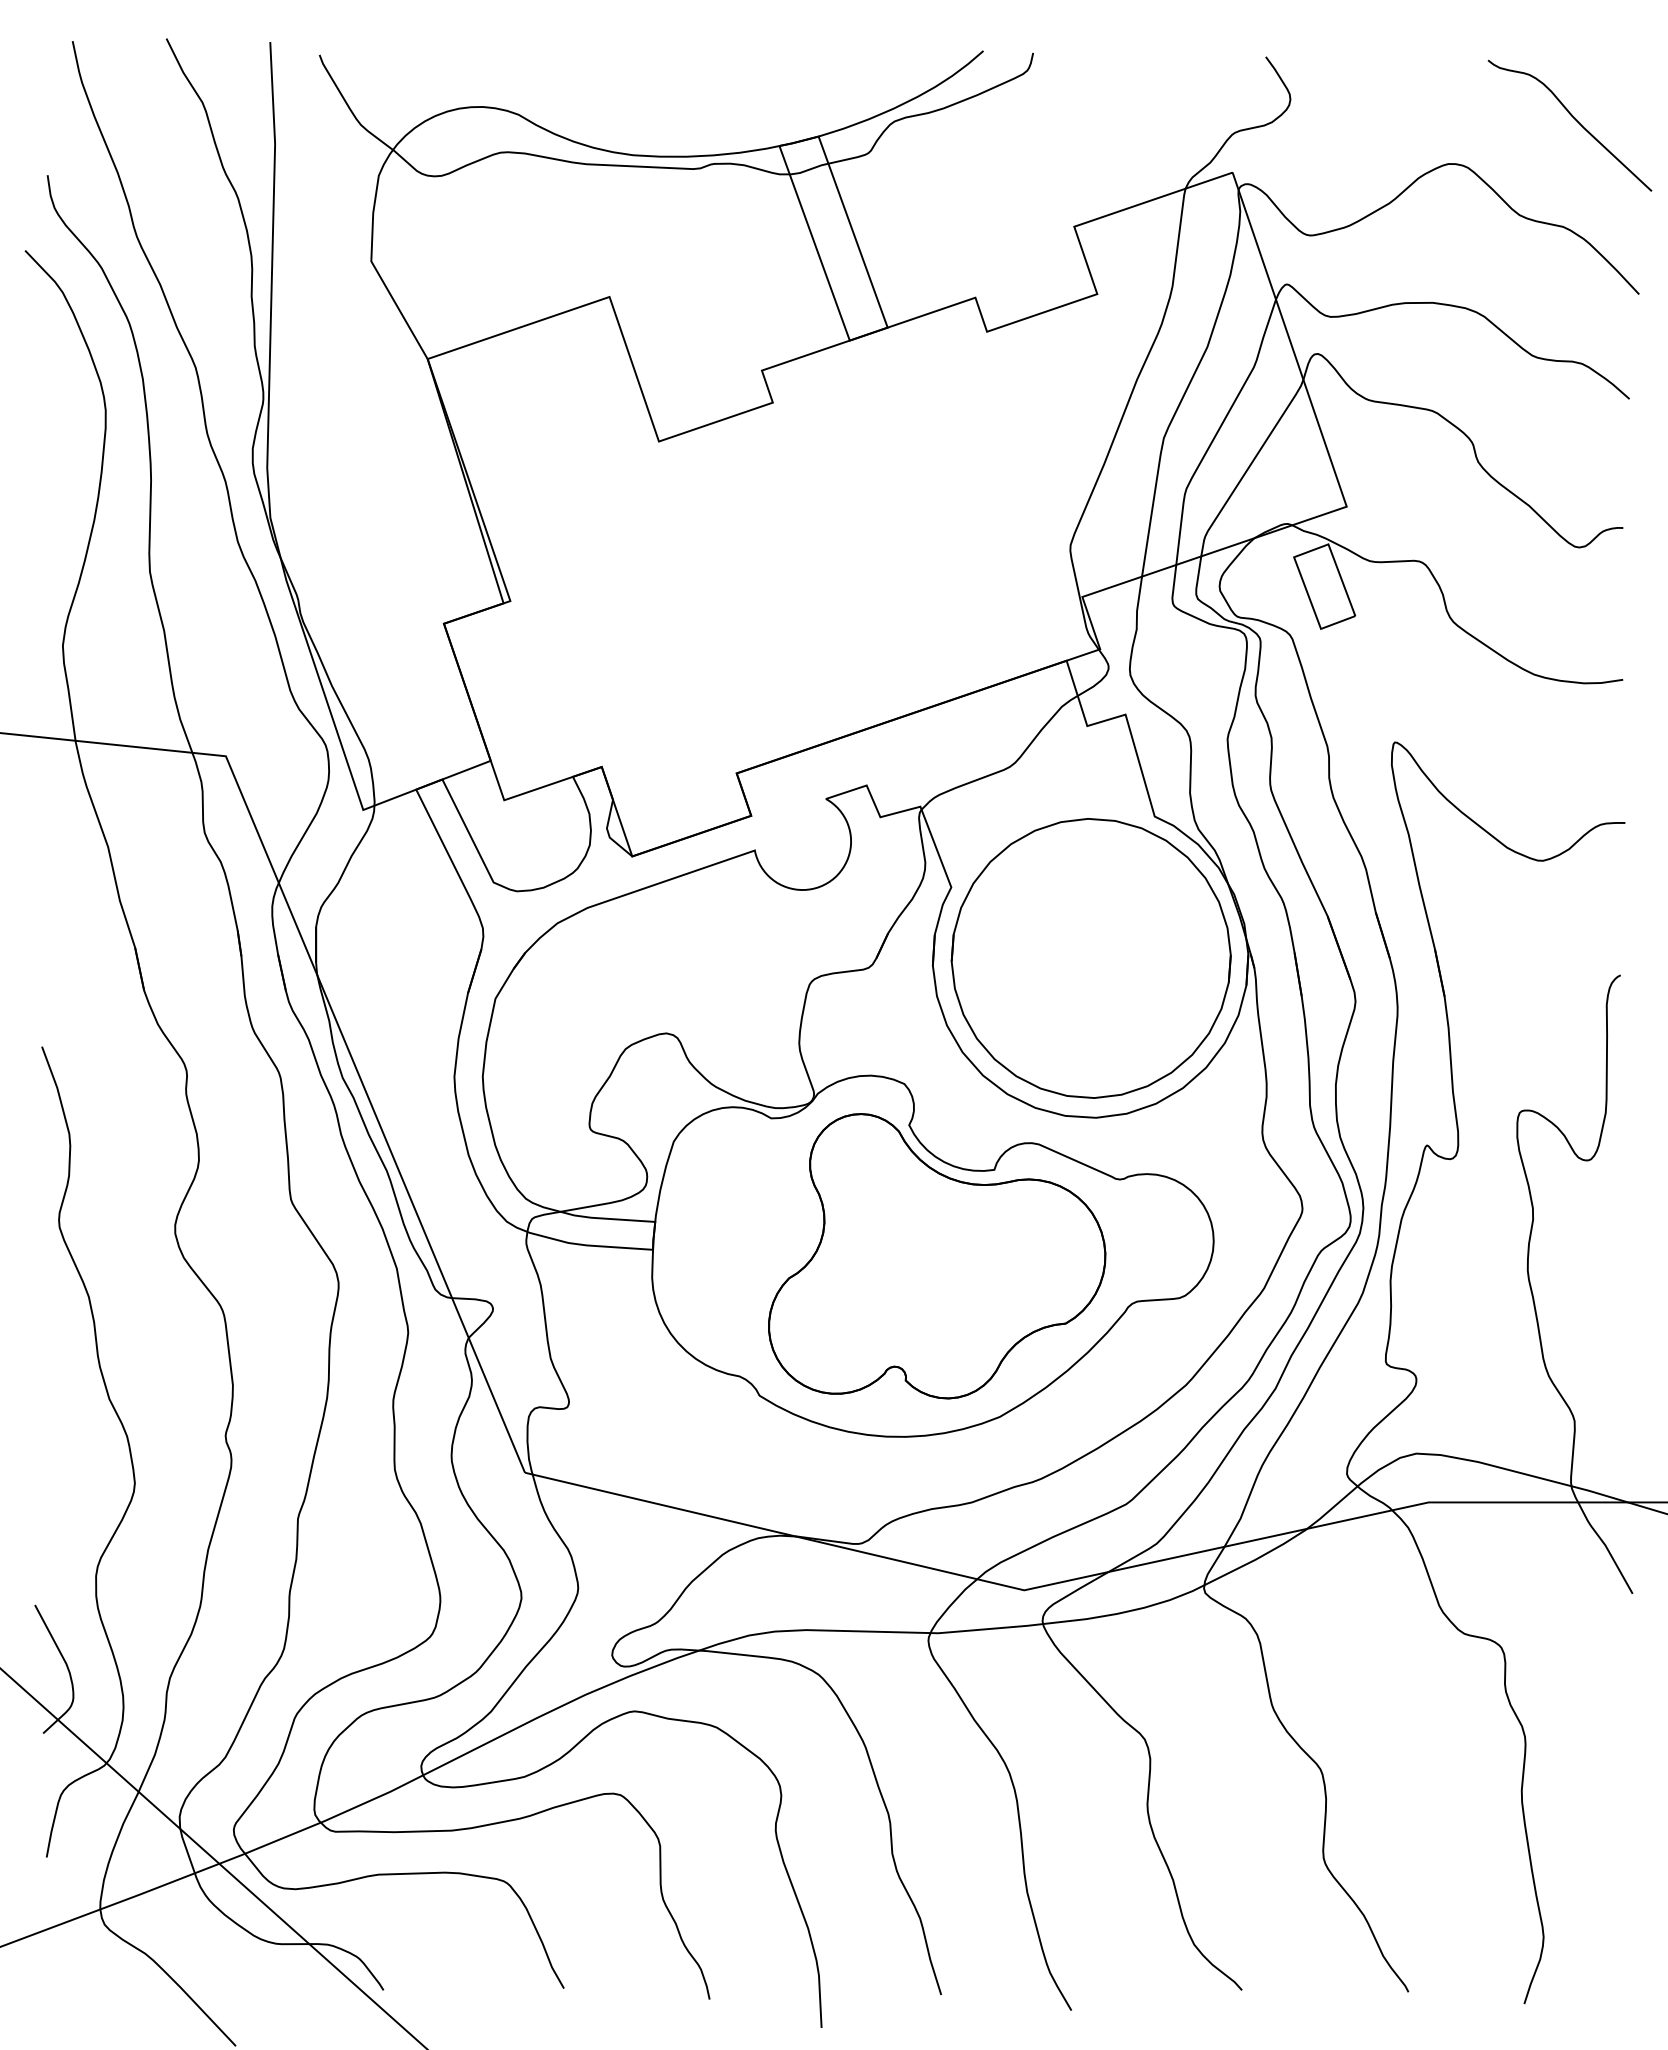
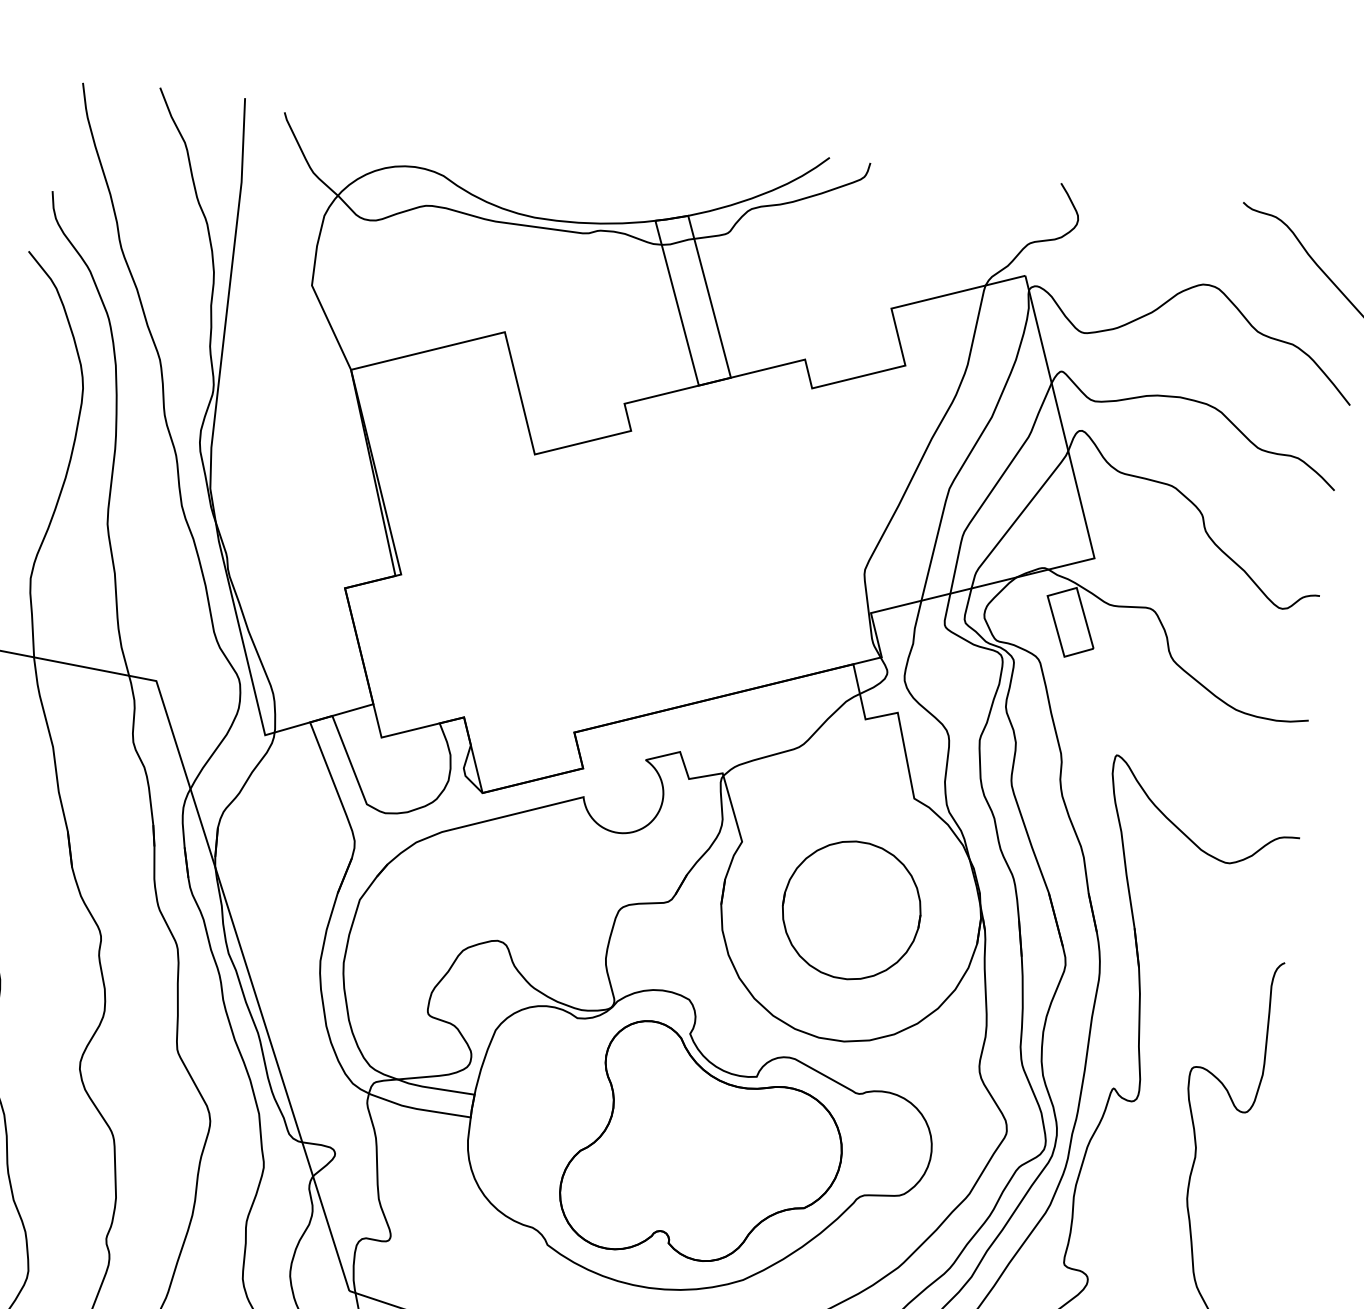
part: (1090, 958) -> (851, 910), size x0.6

